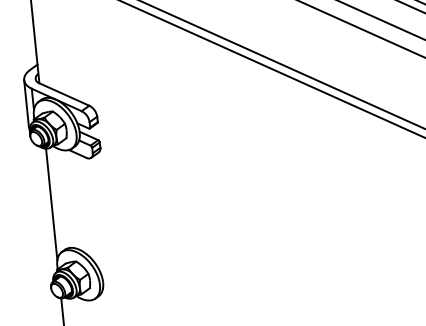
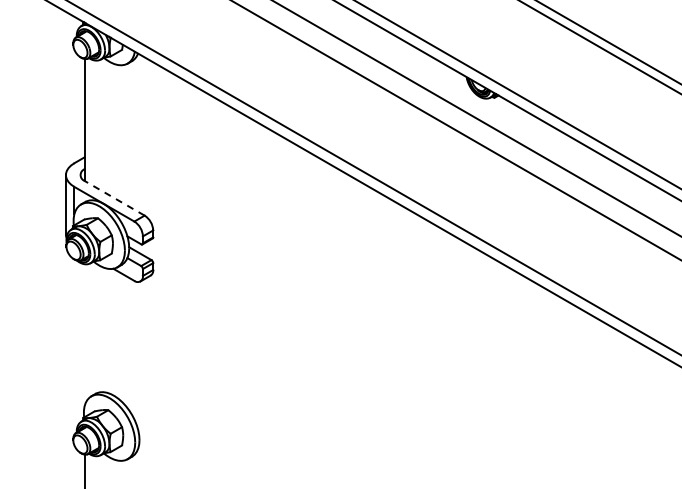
line: (64, 94) -> (114, 198), solid -> dashed
line: (51, 203) -> (84, 334), removed

